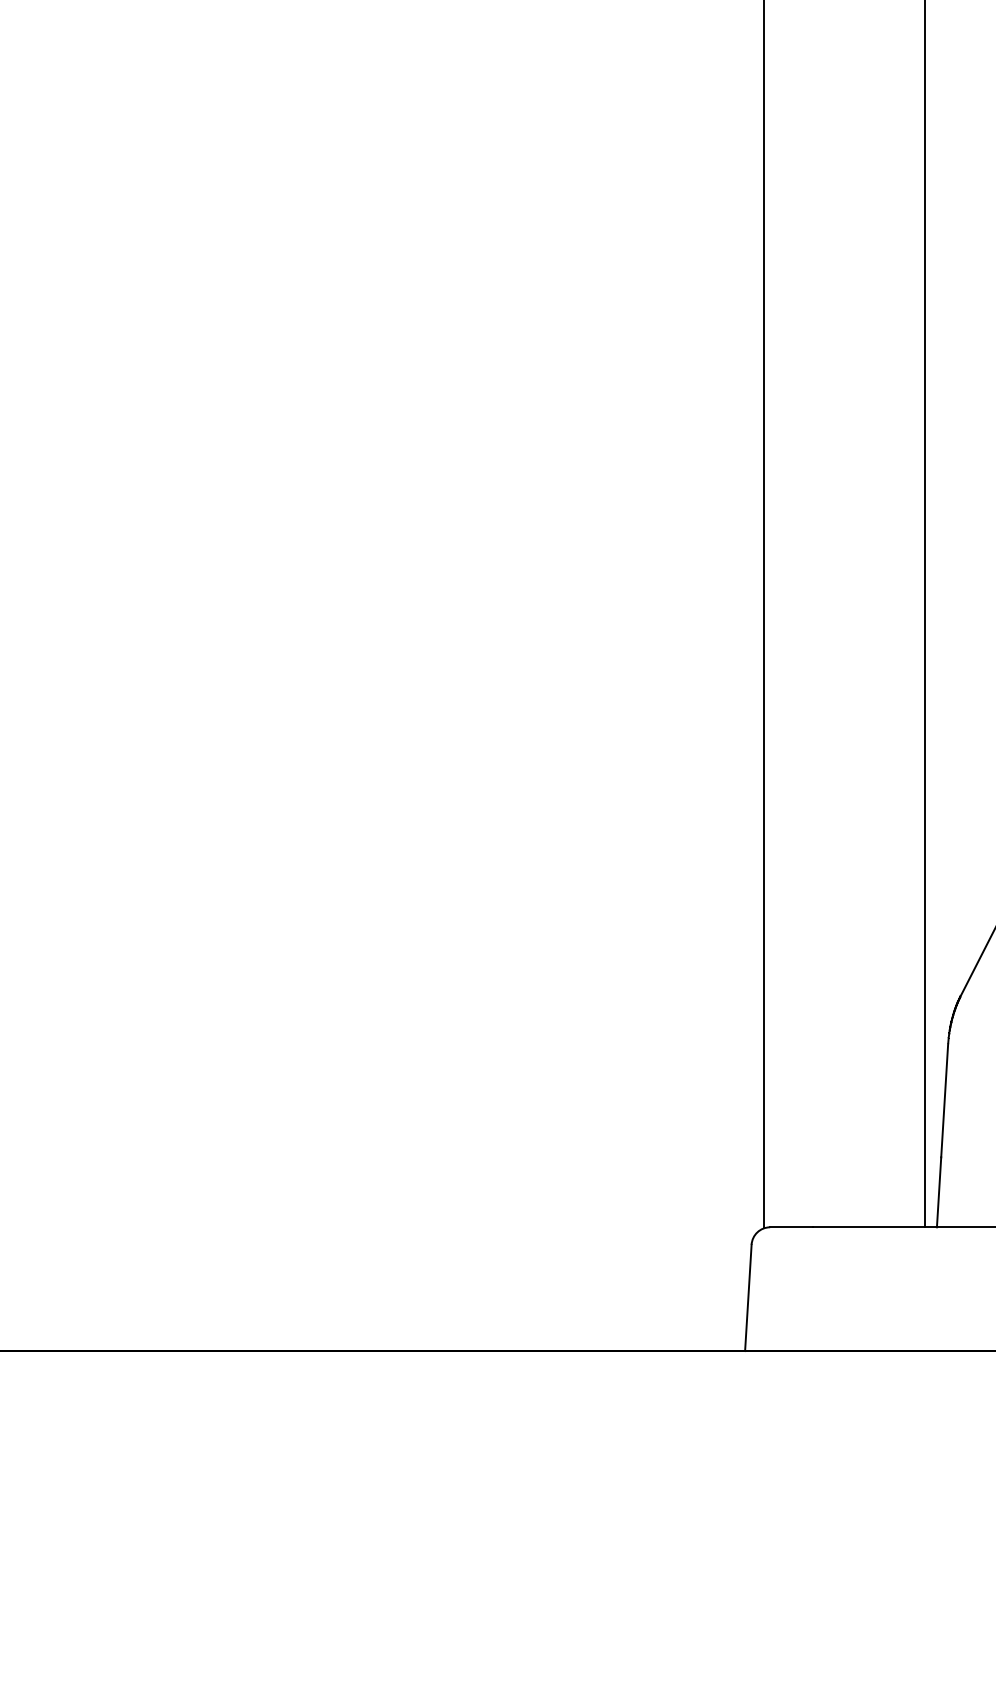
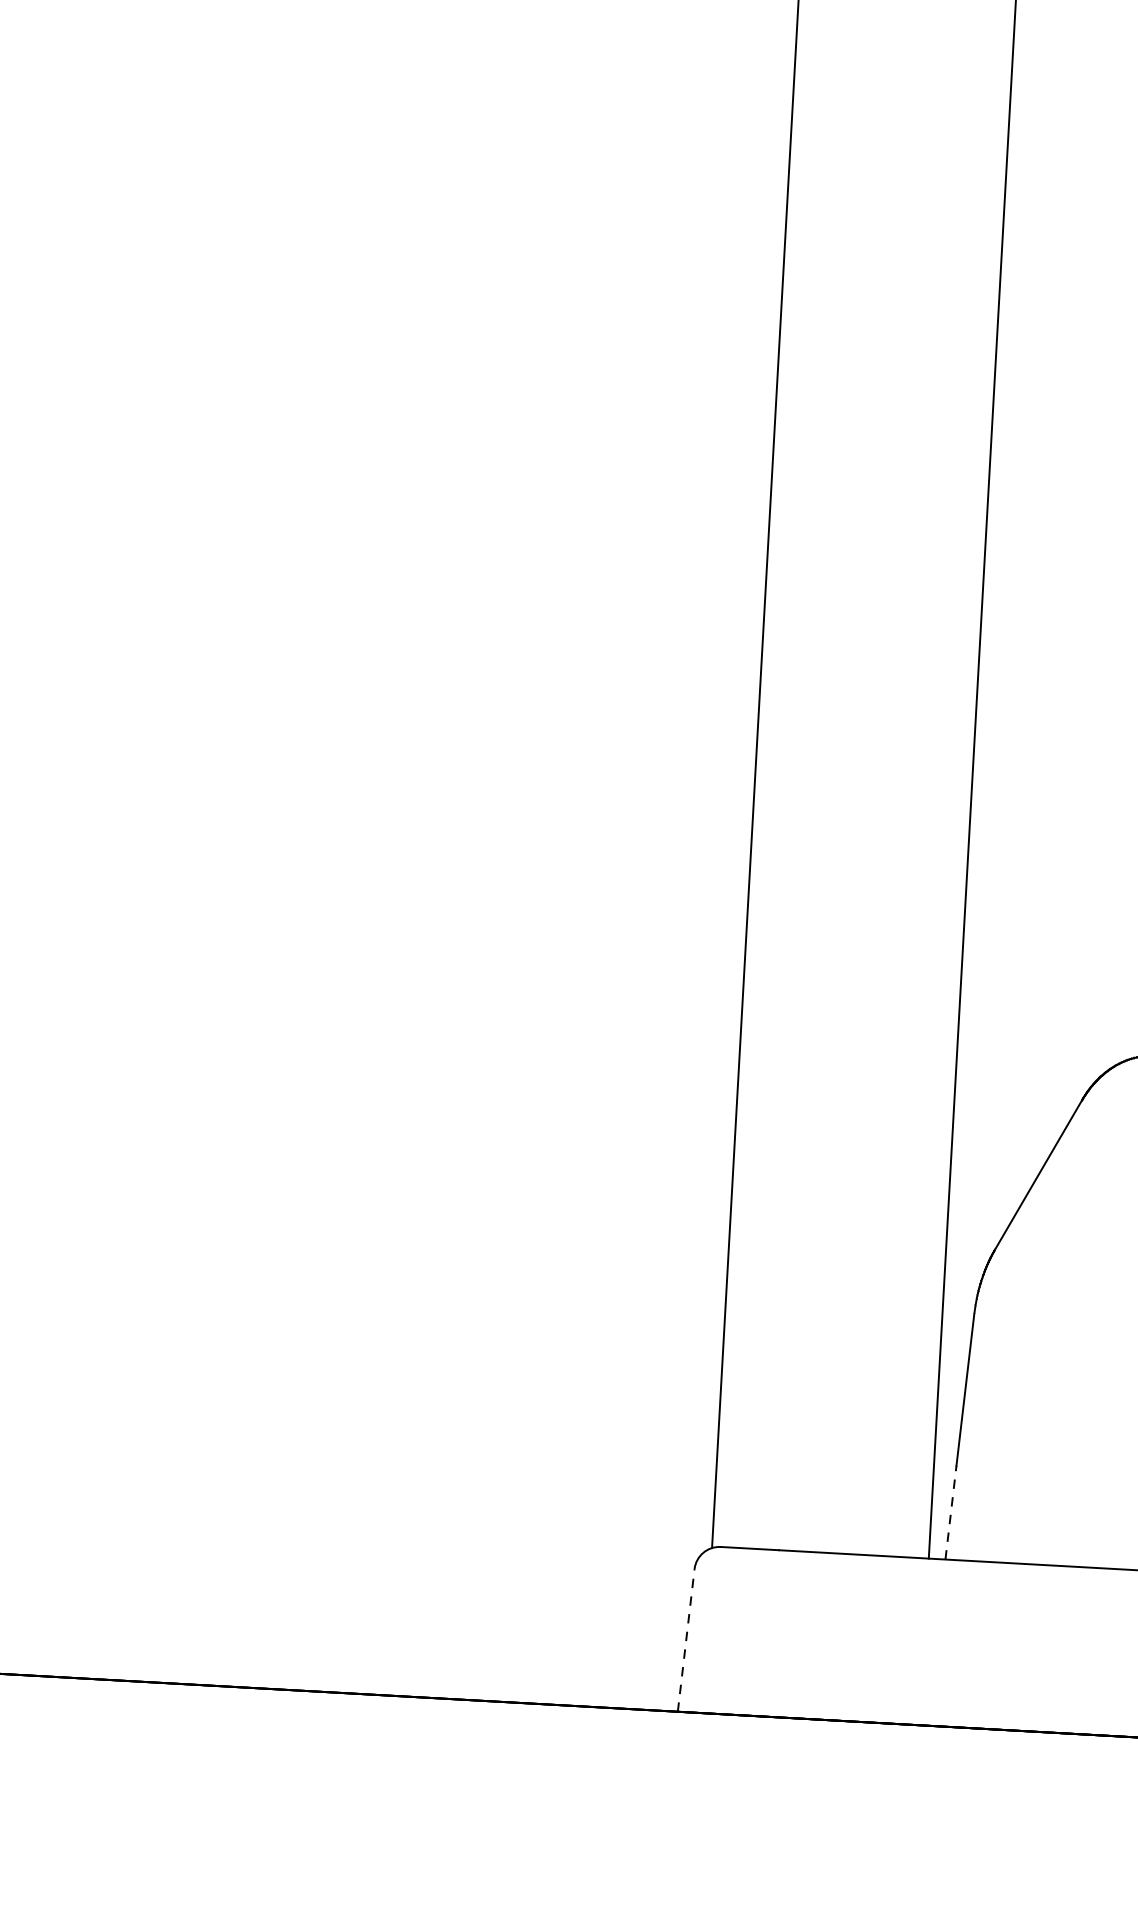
line: (939, 1191) -> (951, 1511), solid -> dashed
line: (748, 1297) -> (686, 1639), solid -> dashed

